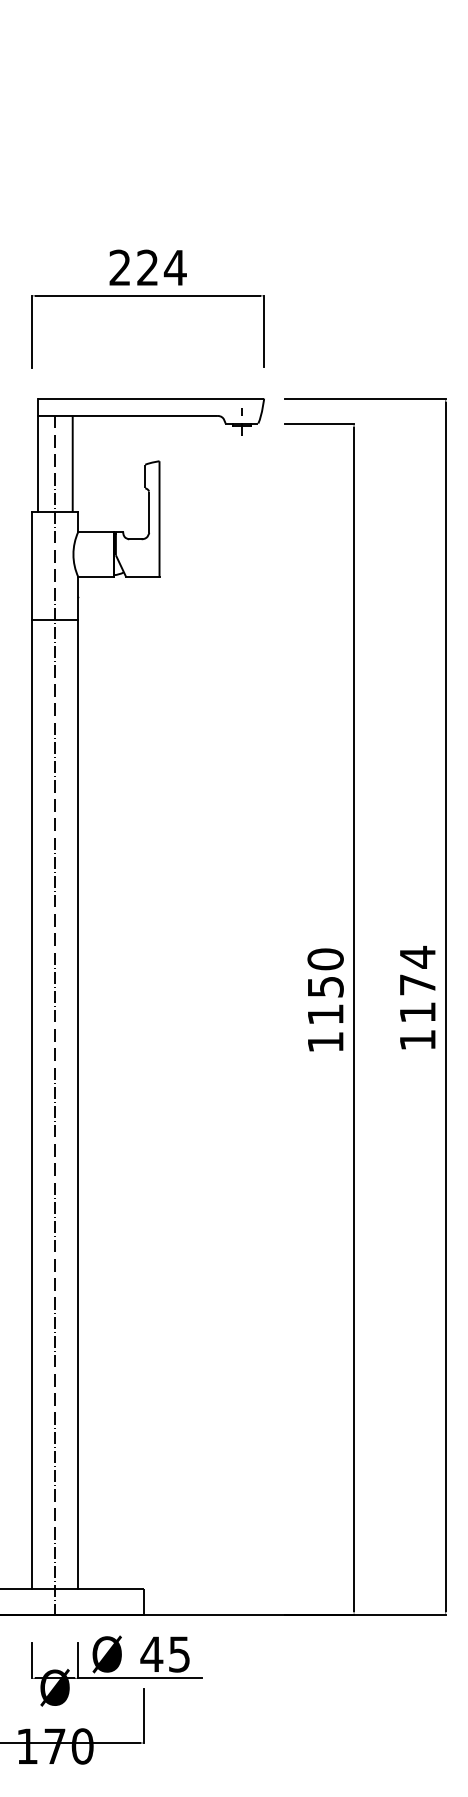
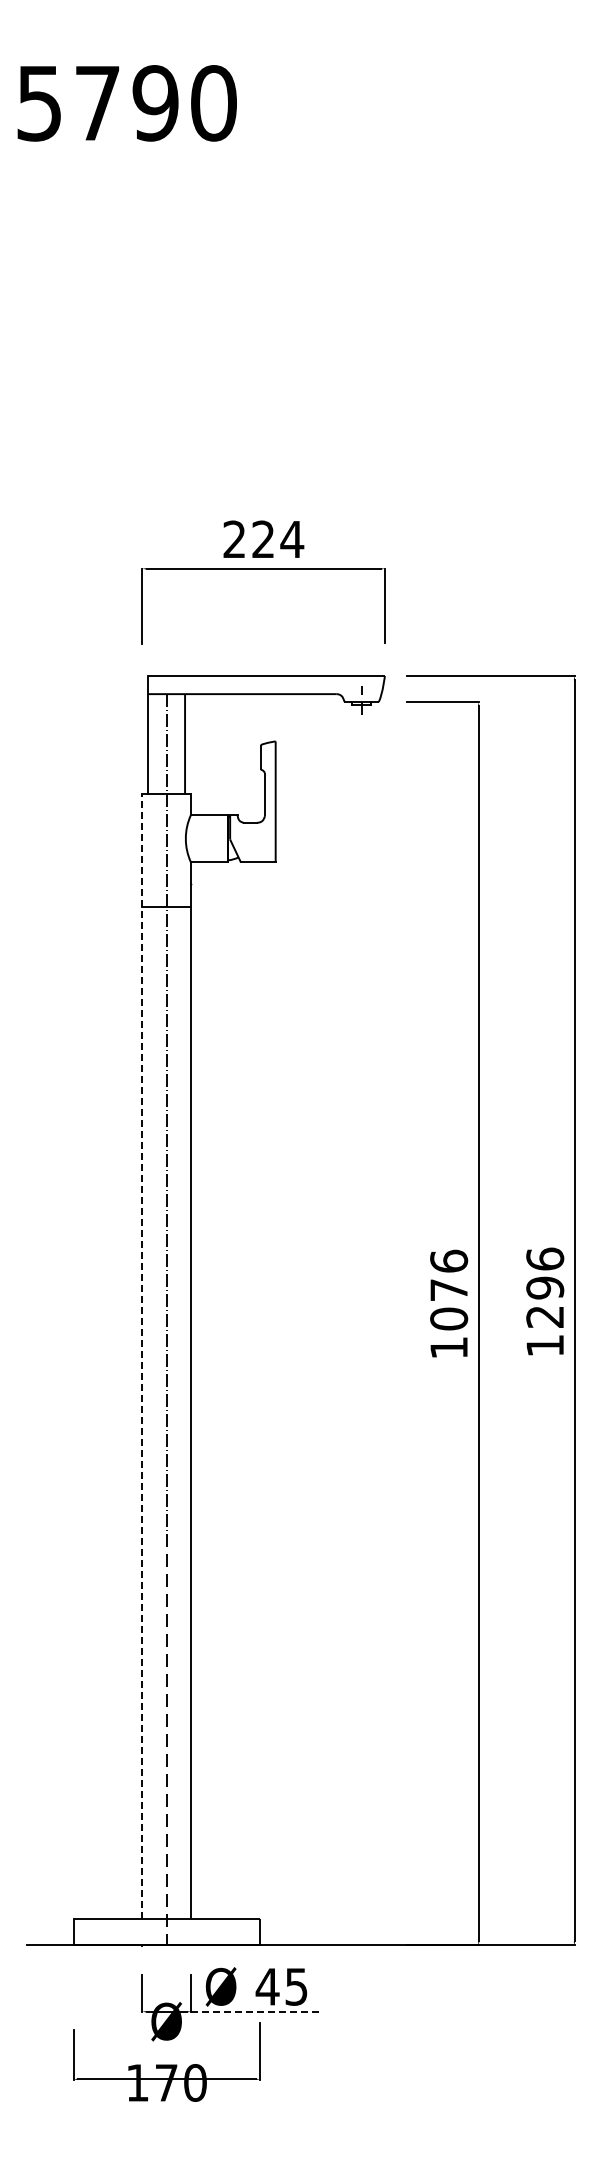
text: (418, 984) -> (545, 1287), 1174 -> 1296
text: (326, 986) -> (449, 1289), 1150 -> 1076
line: (31, 1050) -> (142, 1356), solid -> dashed
line: (140, 1678) -> (255, 2011), solid -> dashed

